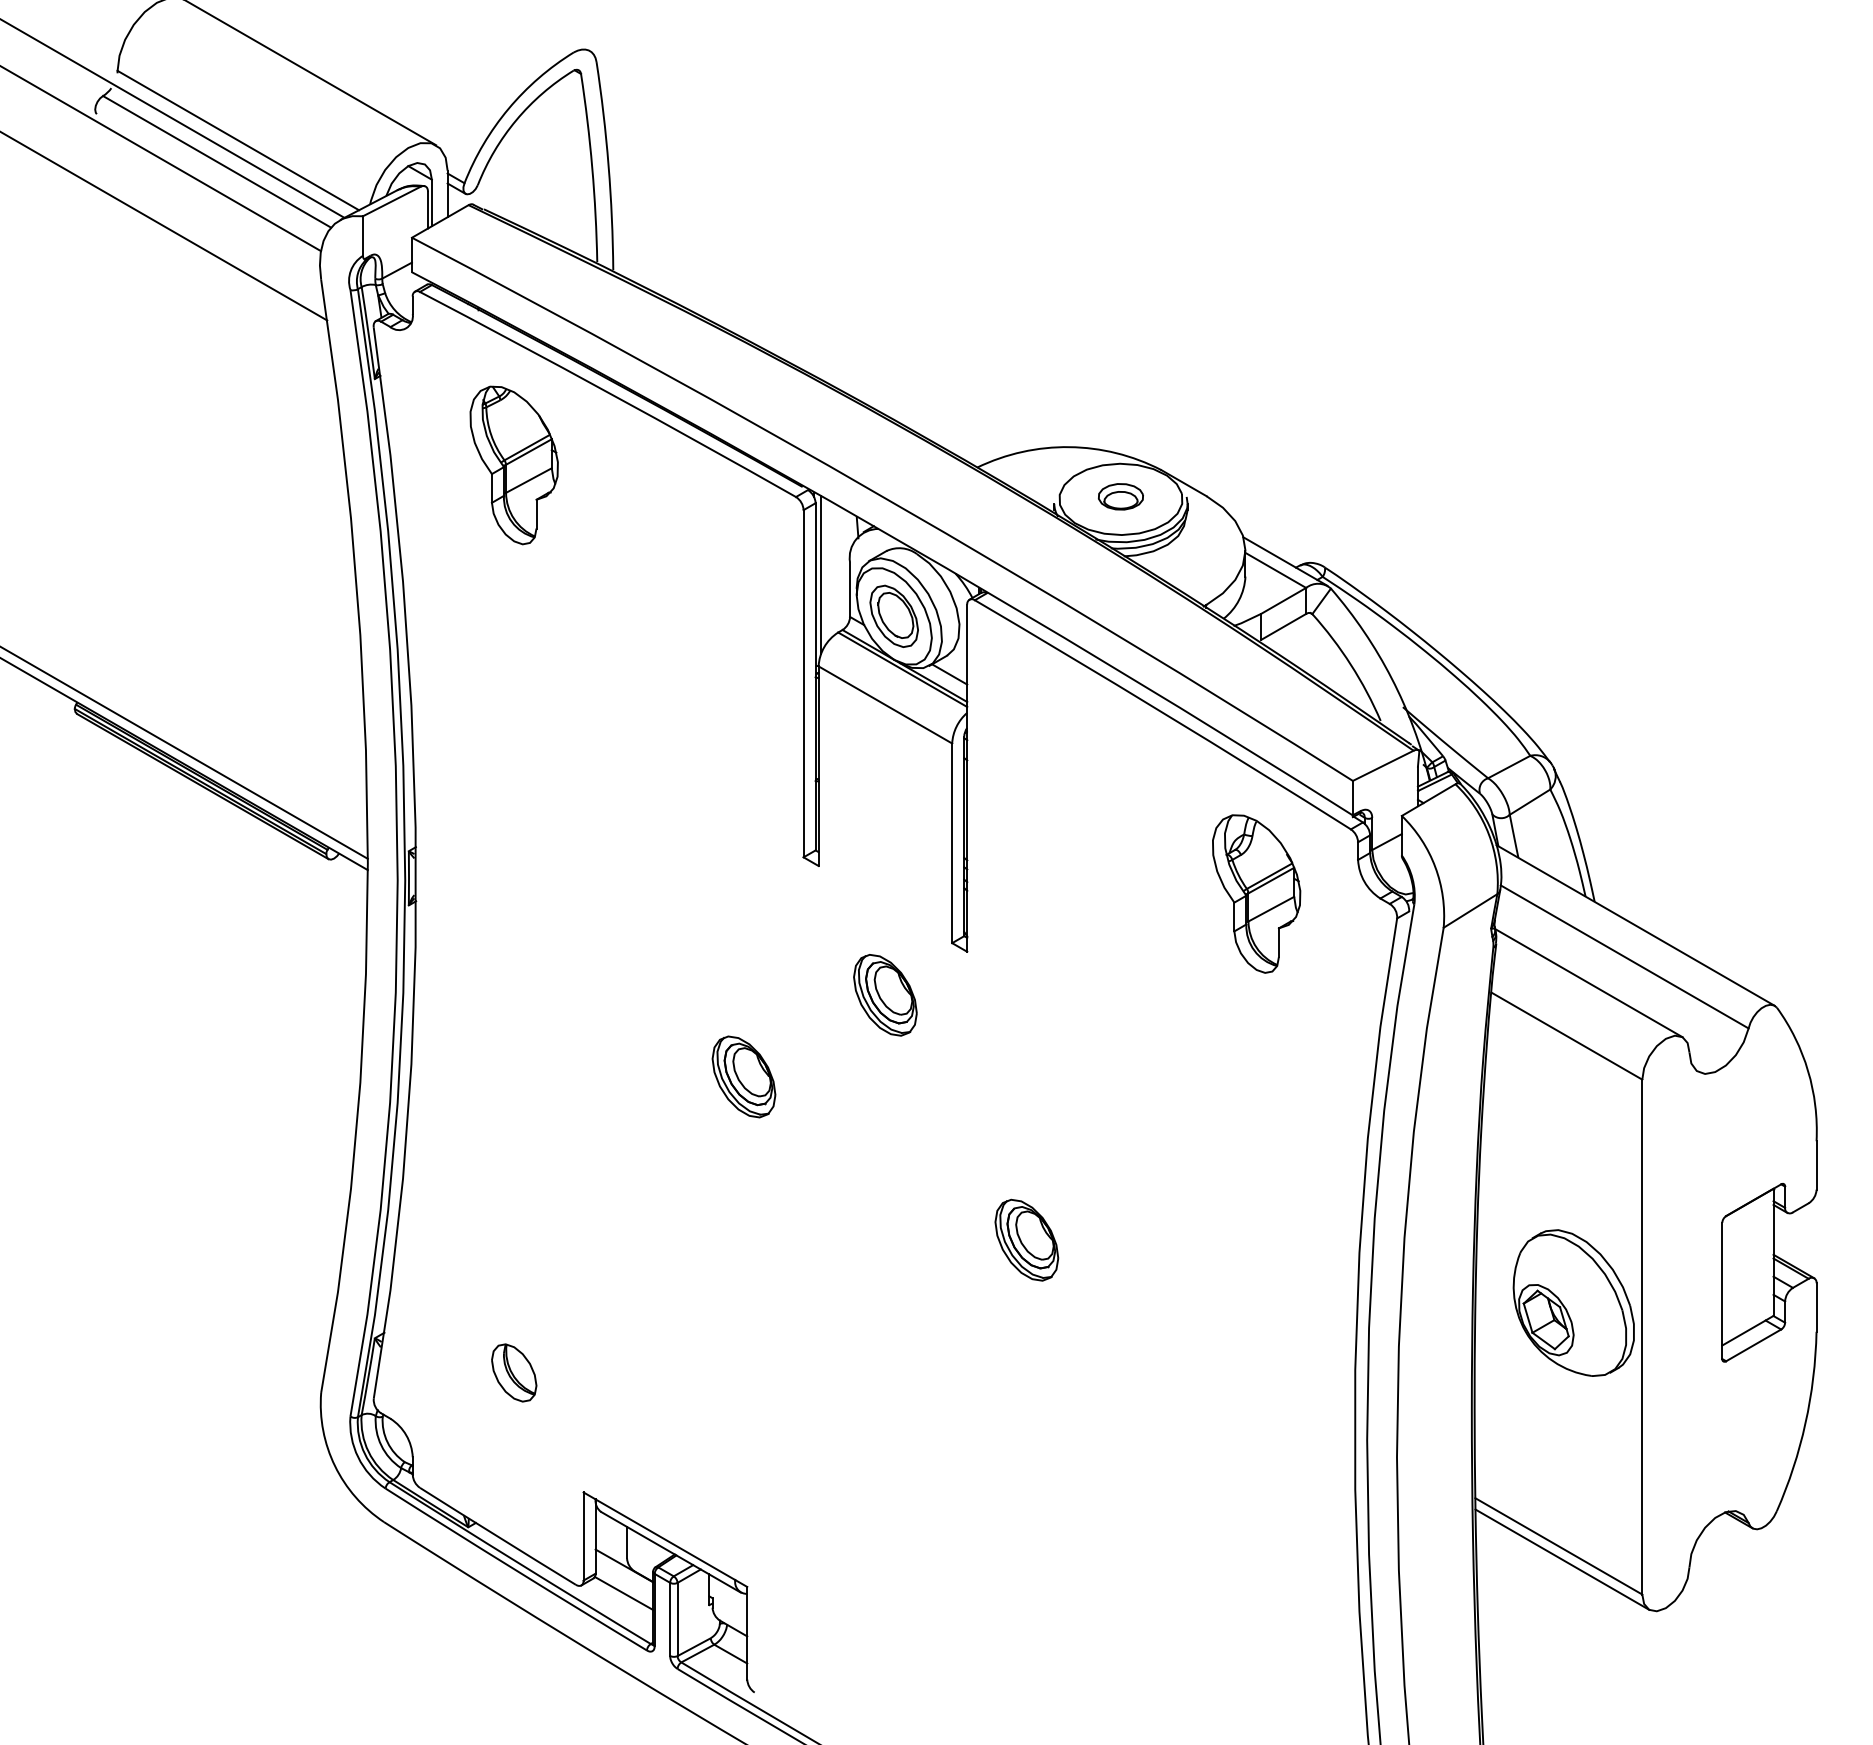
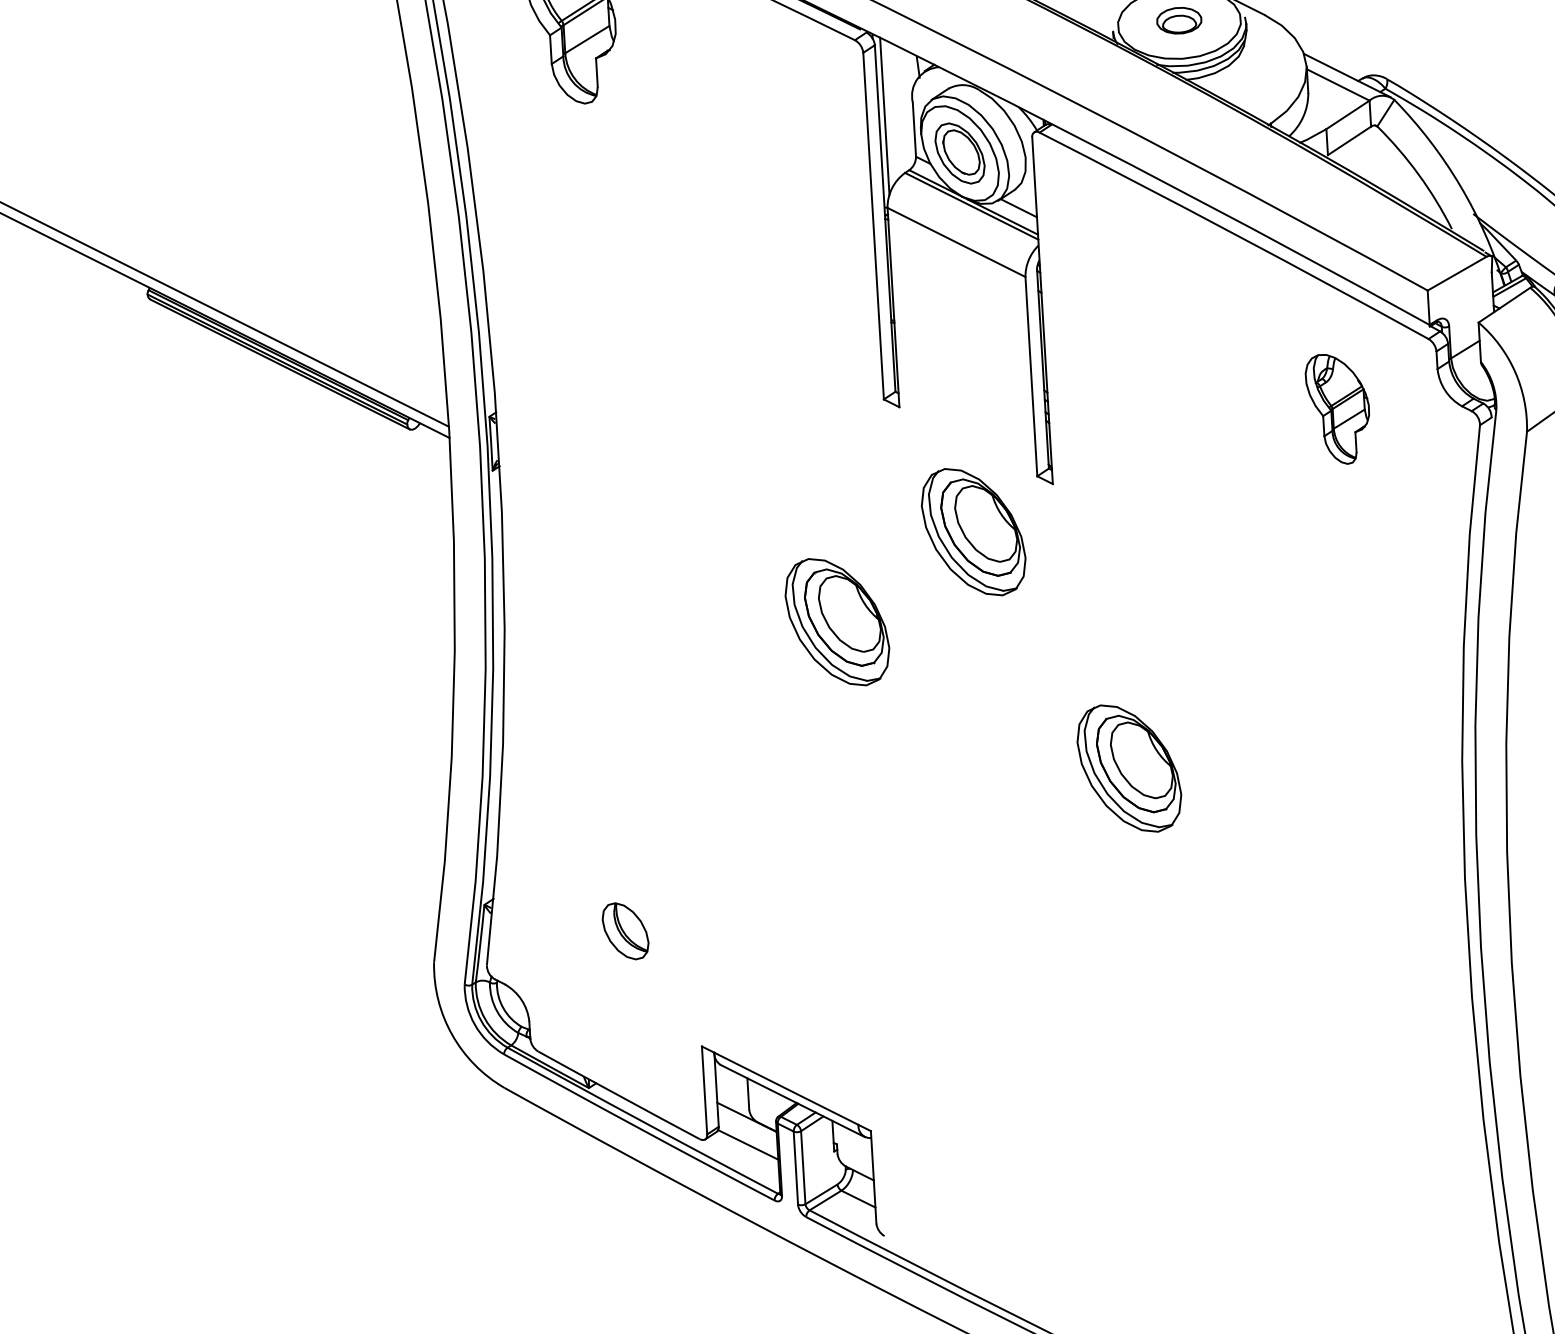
part: (1256, 893) -> (1338, 408), size x0.7
part: (885, 995) -> (973, 532), size x1.6
part: (743, 1076) -> (836, 621), size x1.6
part: (1026, 1239) -> (1129, 767), size x1.6

